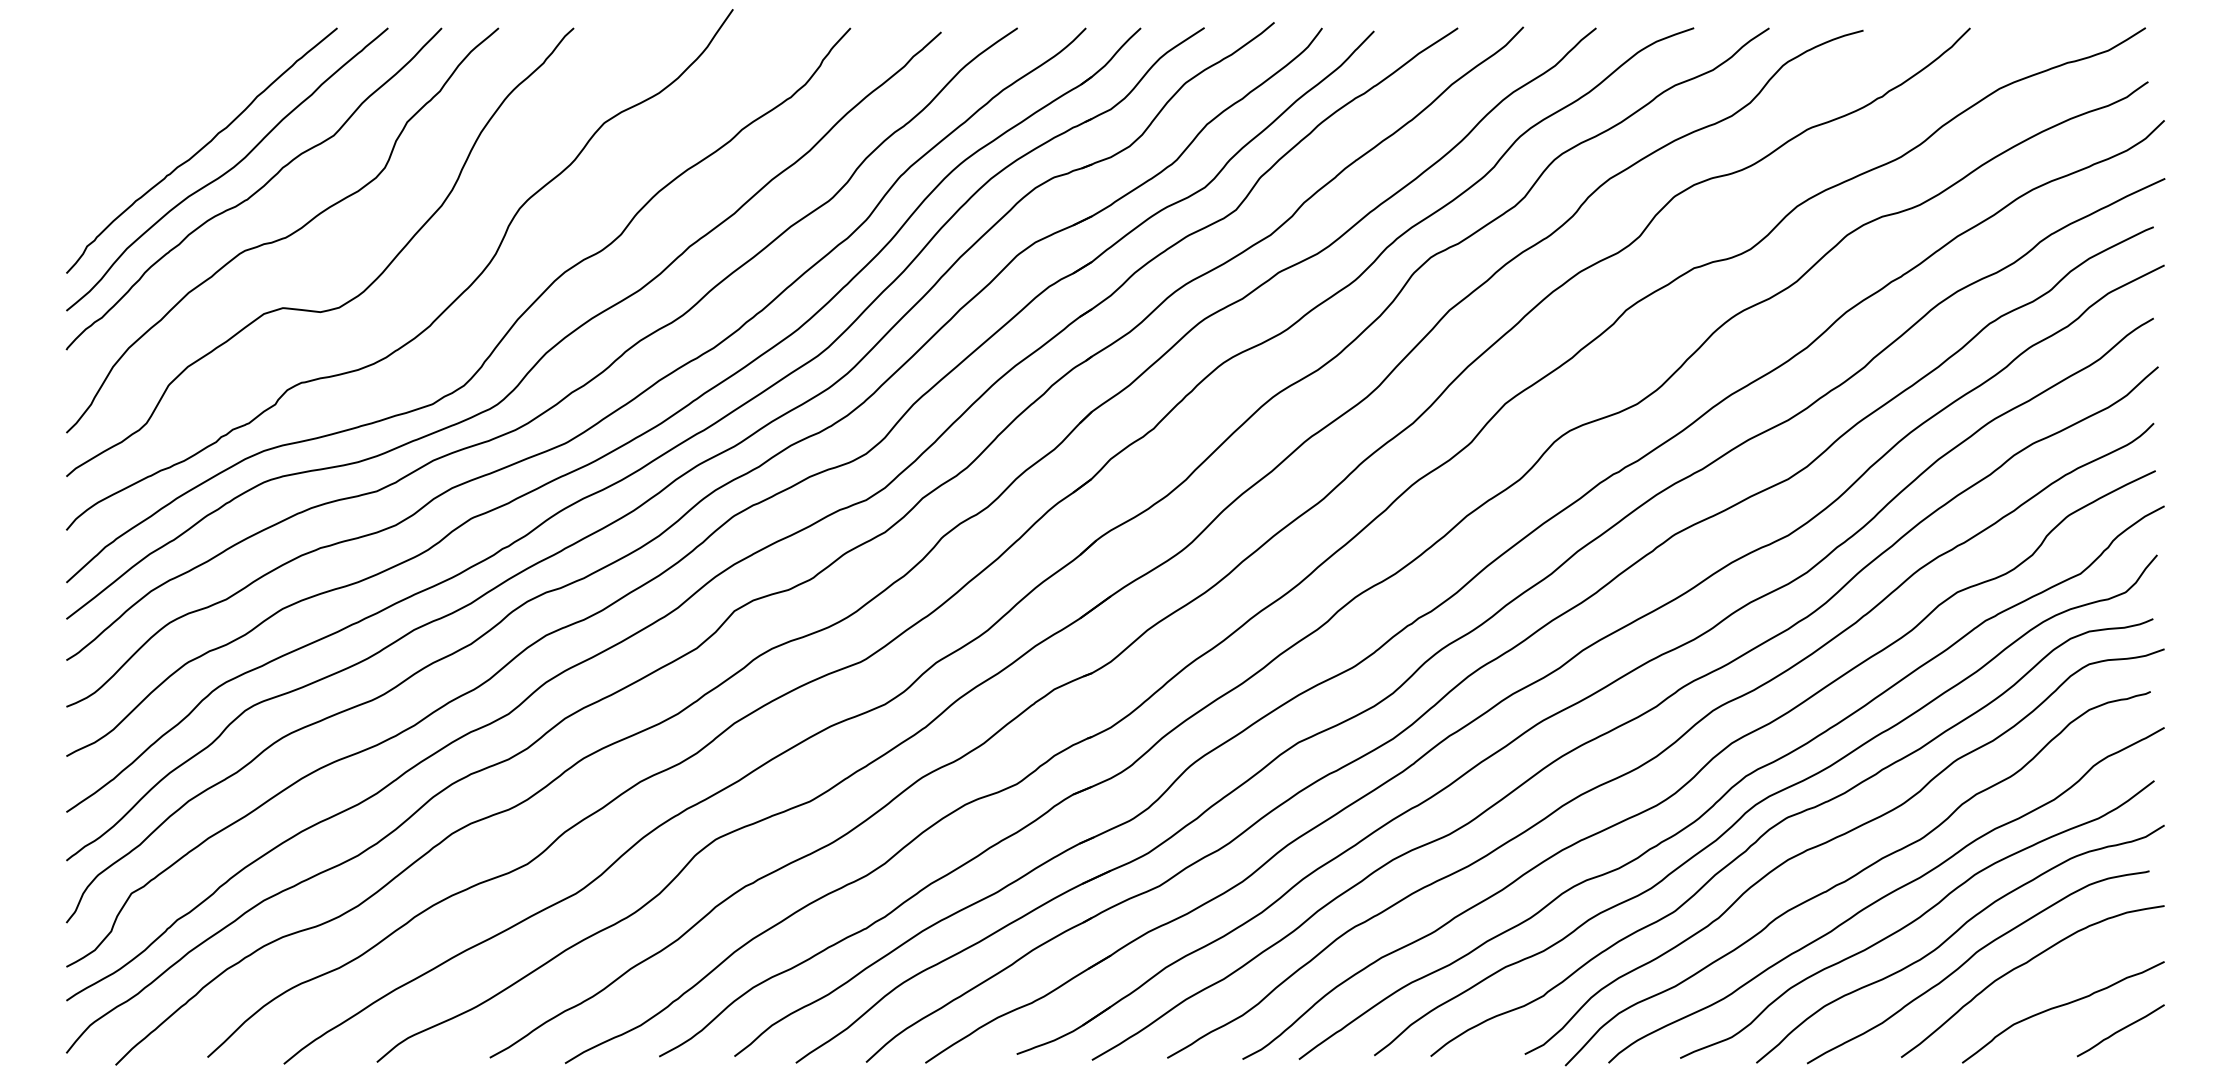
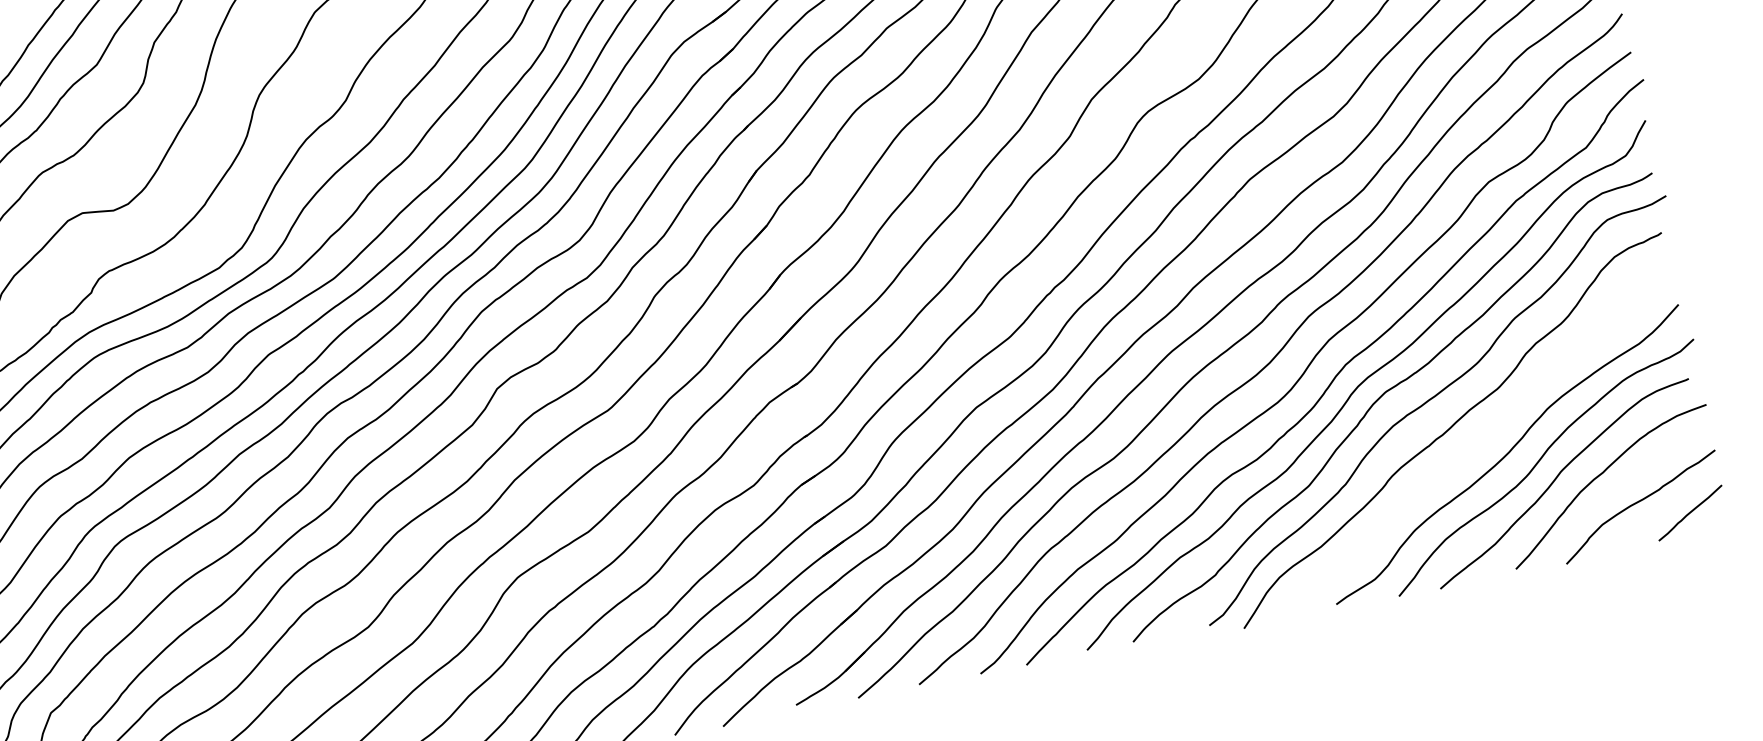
curve: (1886, 895) -> (1478, 439), removed

